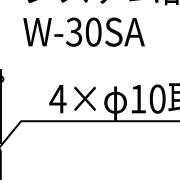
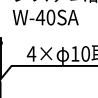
text: (74, 32) -> (40, 17), W-30SA -> W-40SA

